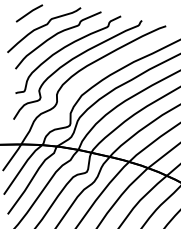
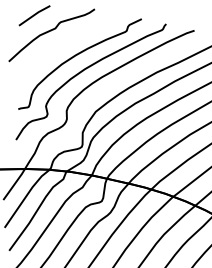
curve: (56, 35) -> (66, 41), removed

